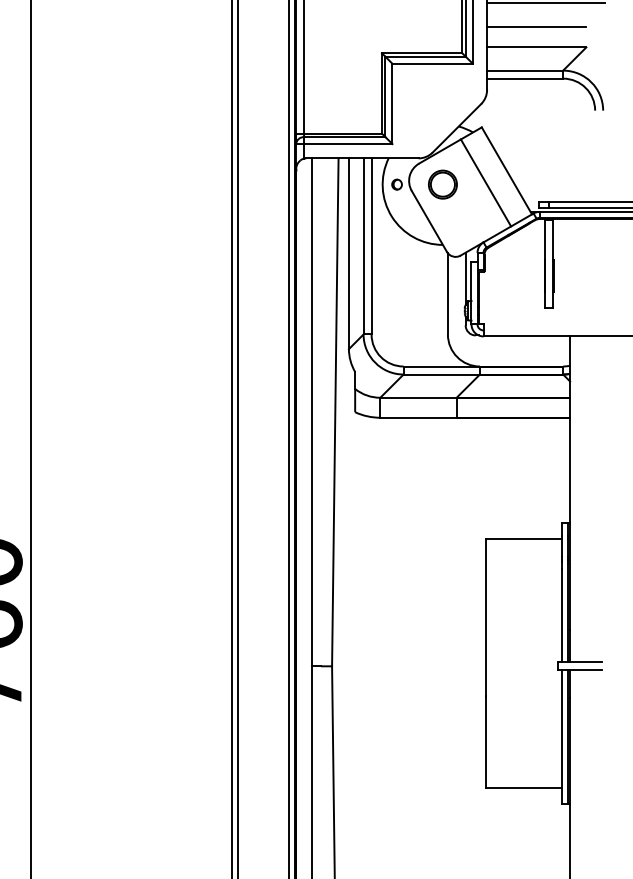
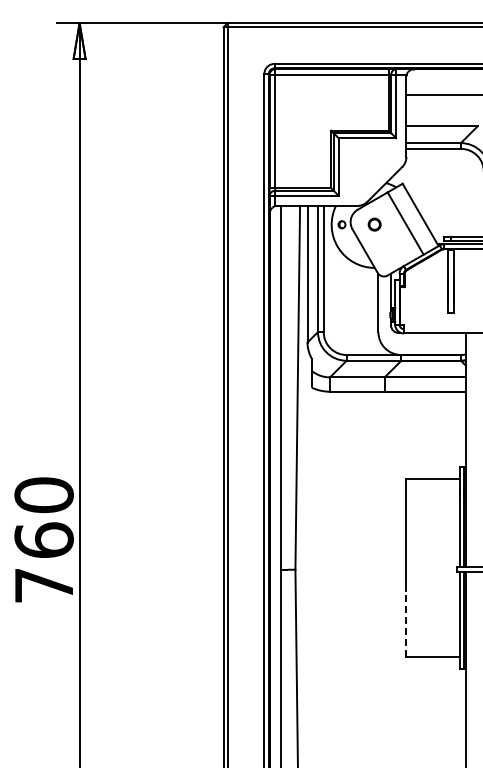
line: (536, 27) -> (441, 112), removed
part: (442, 184) -> (374, 224), size x0.6
line: (485, 742) -> (405, 624), solid -> dashed

